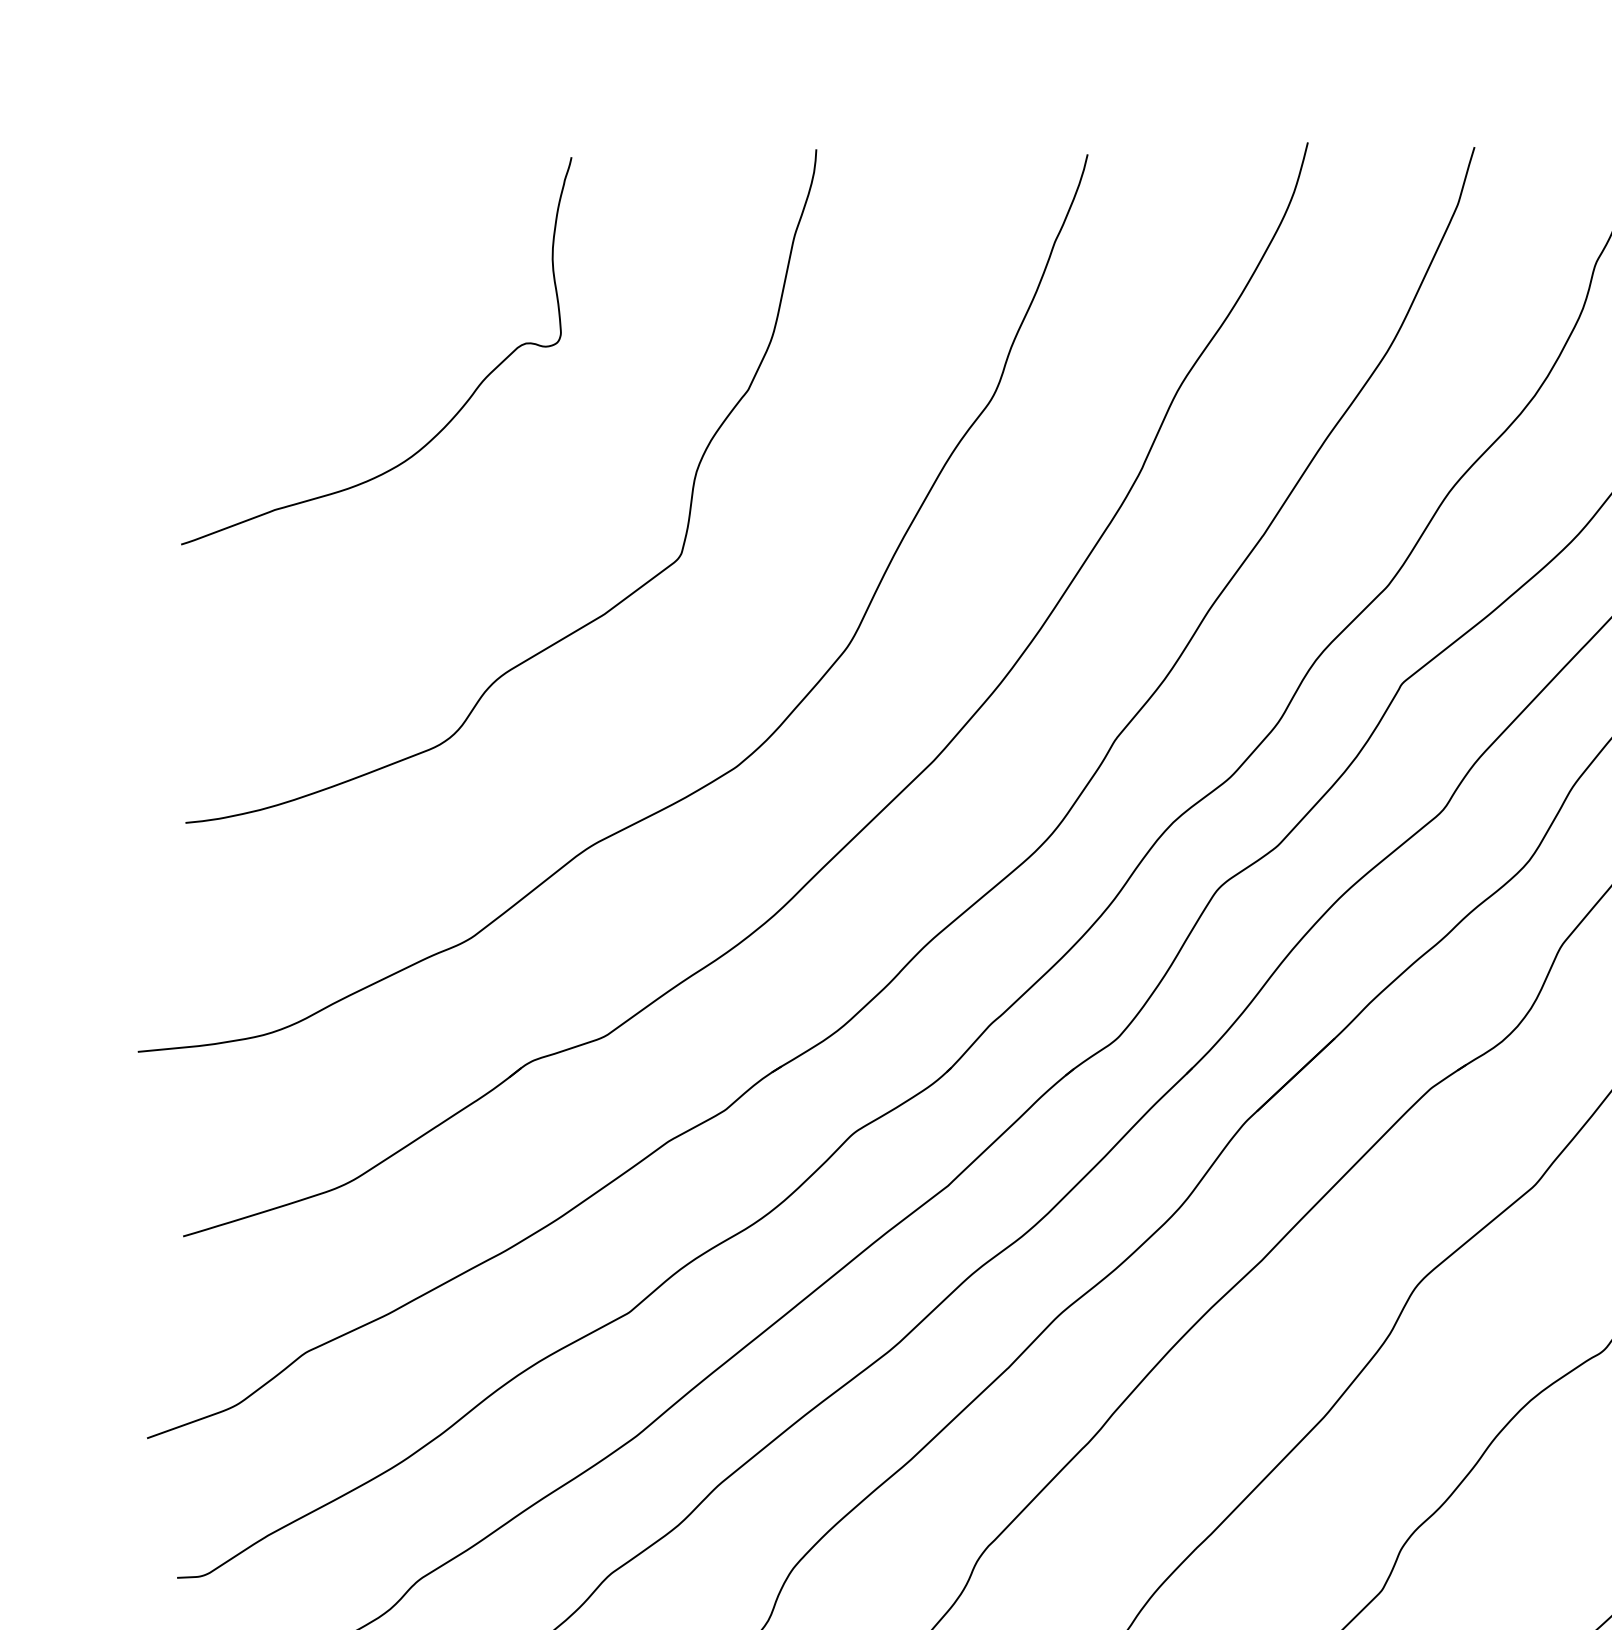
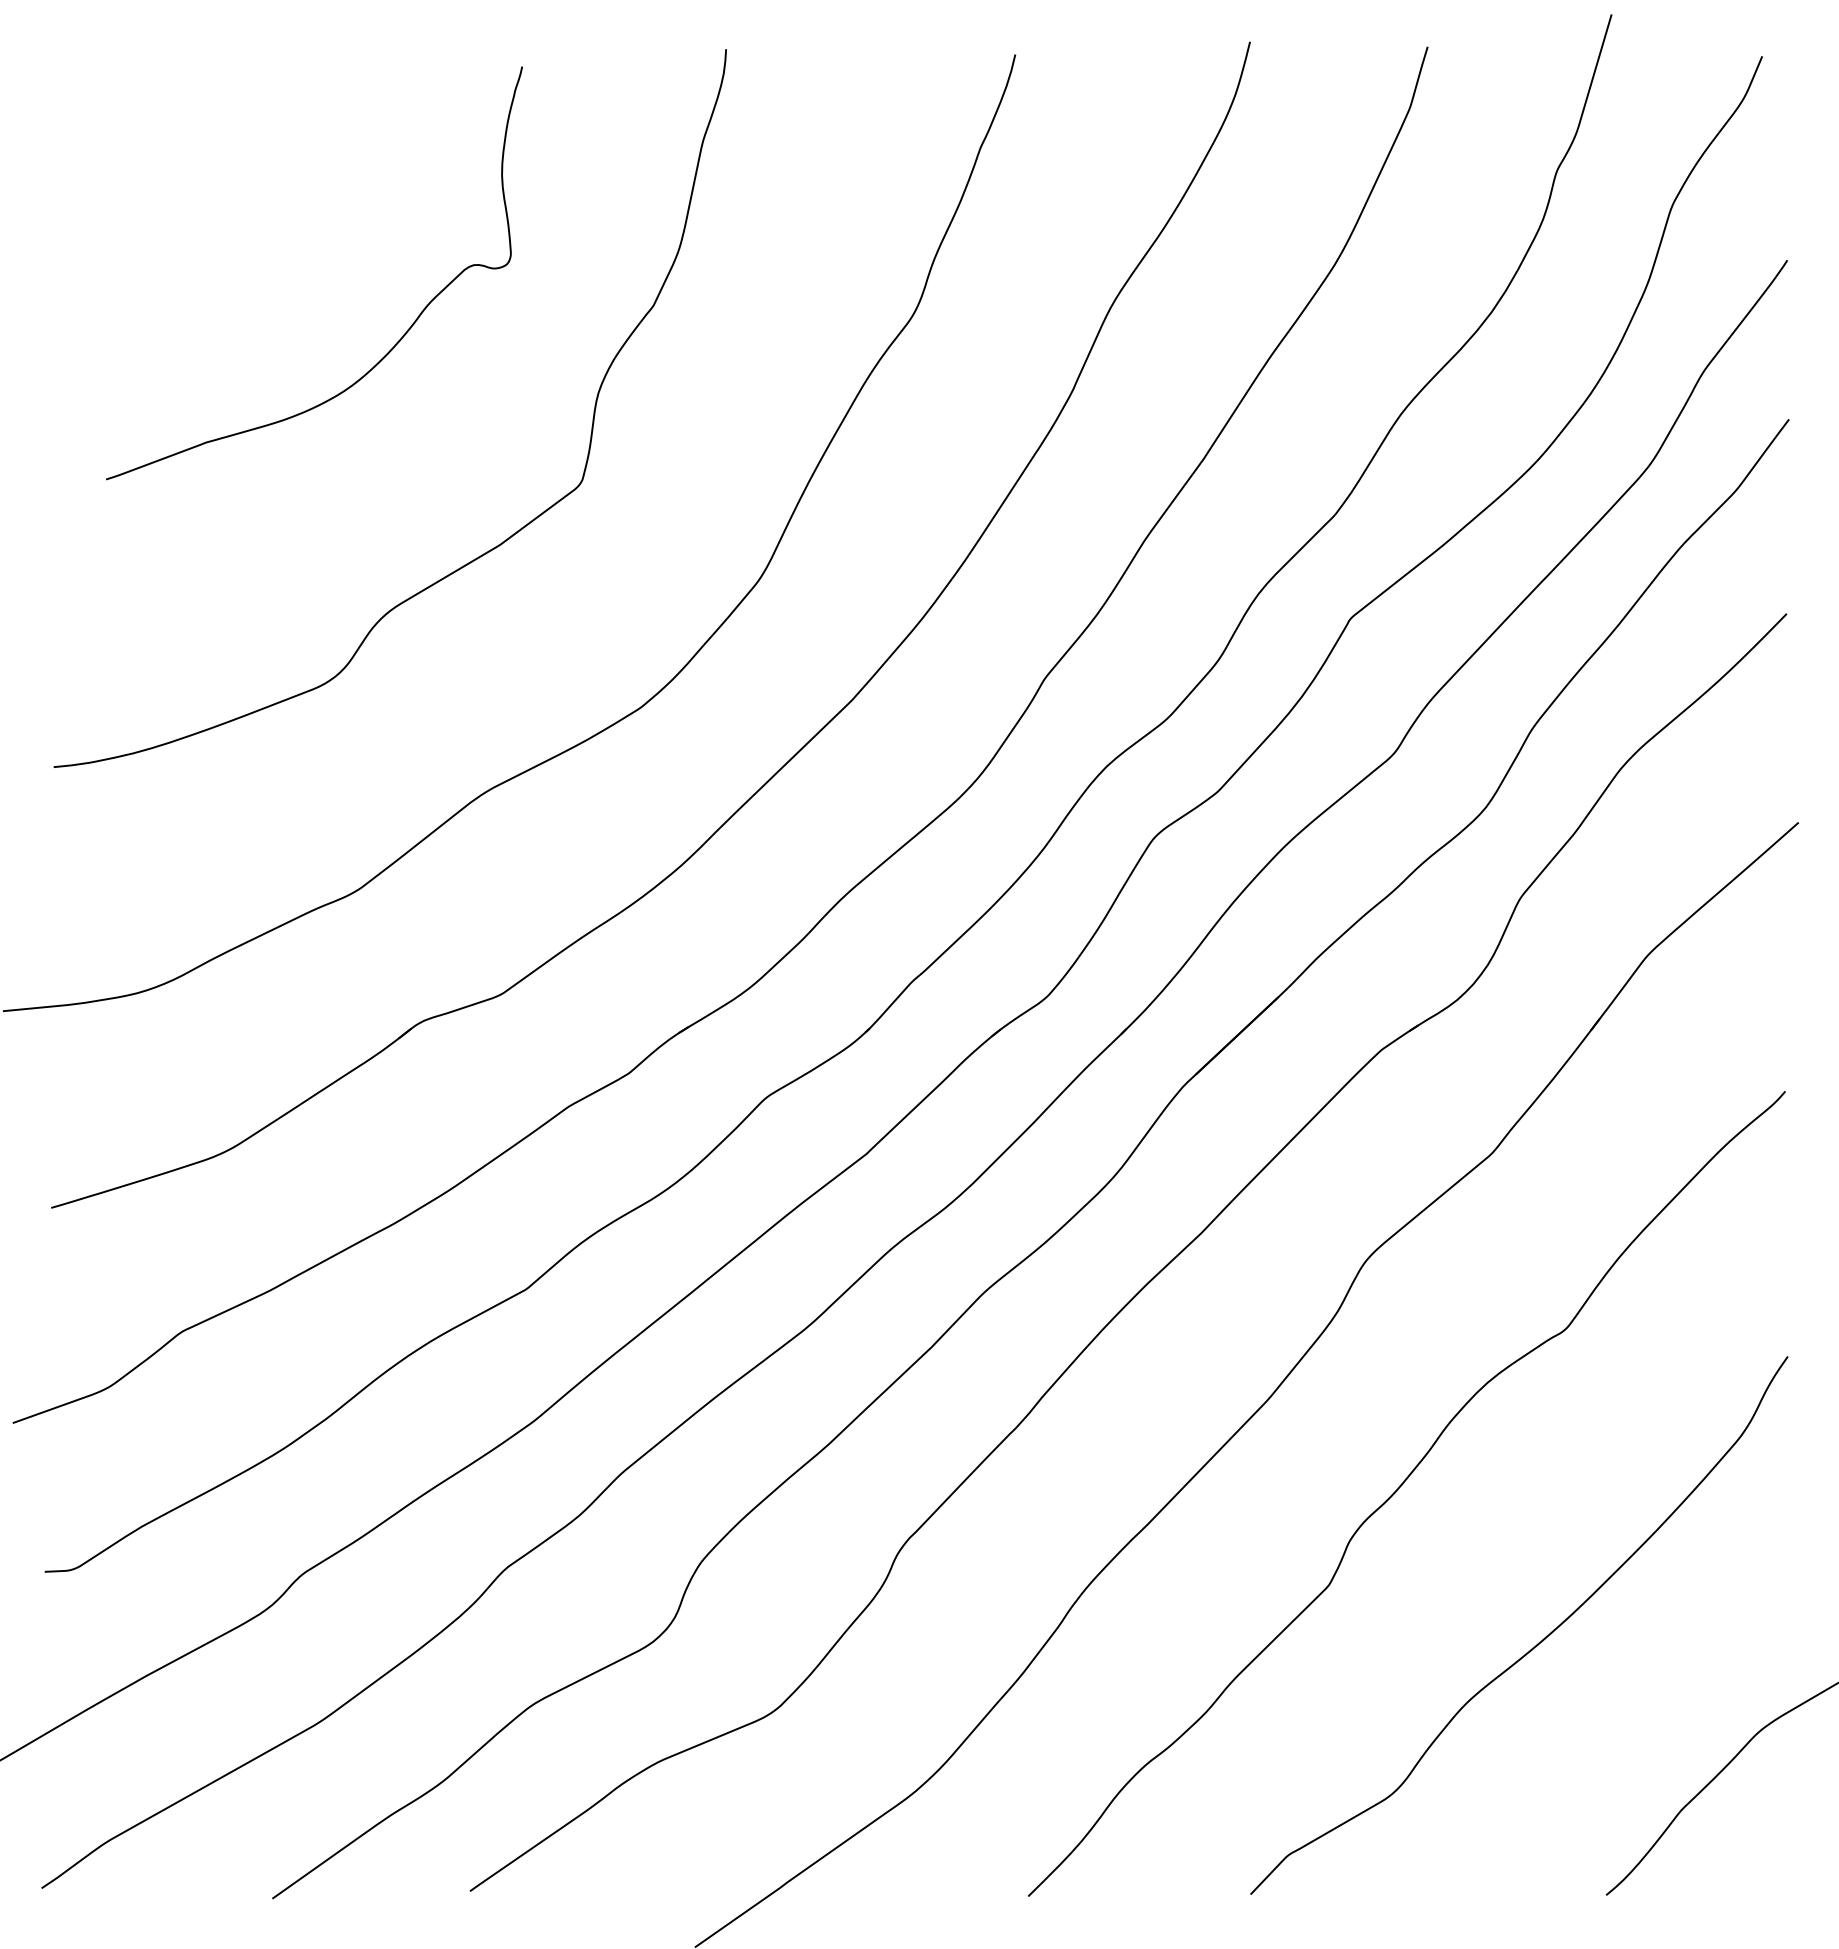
curve: (452, 416) -> (395, 343), moved

